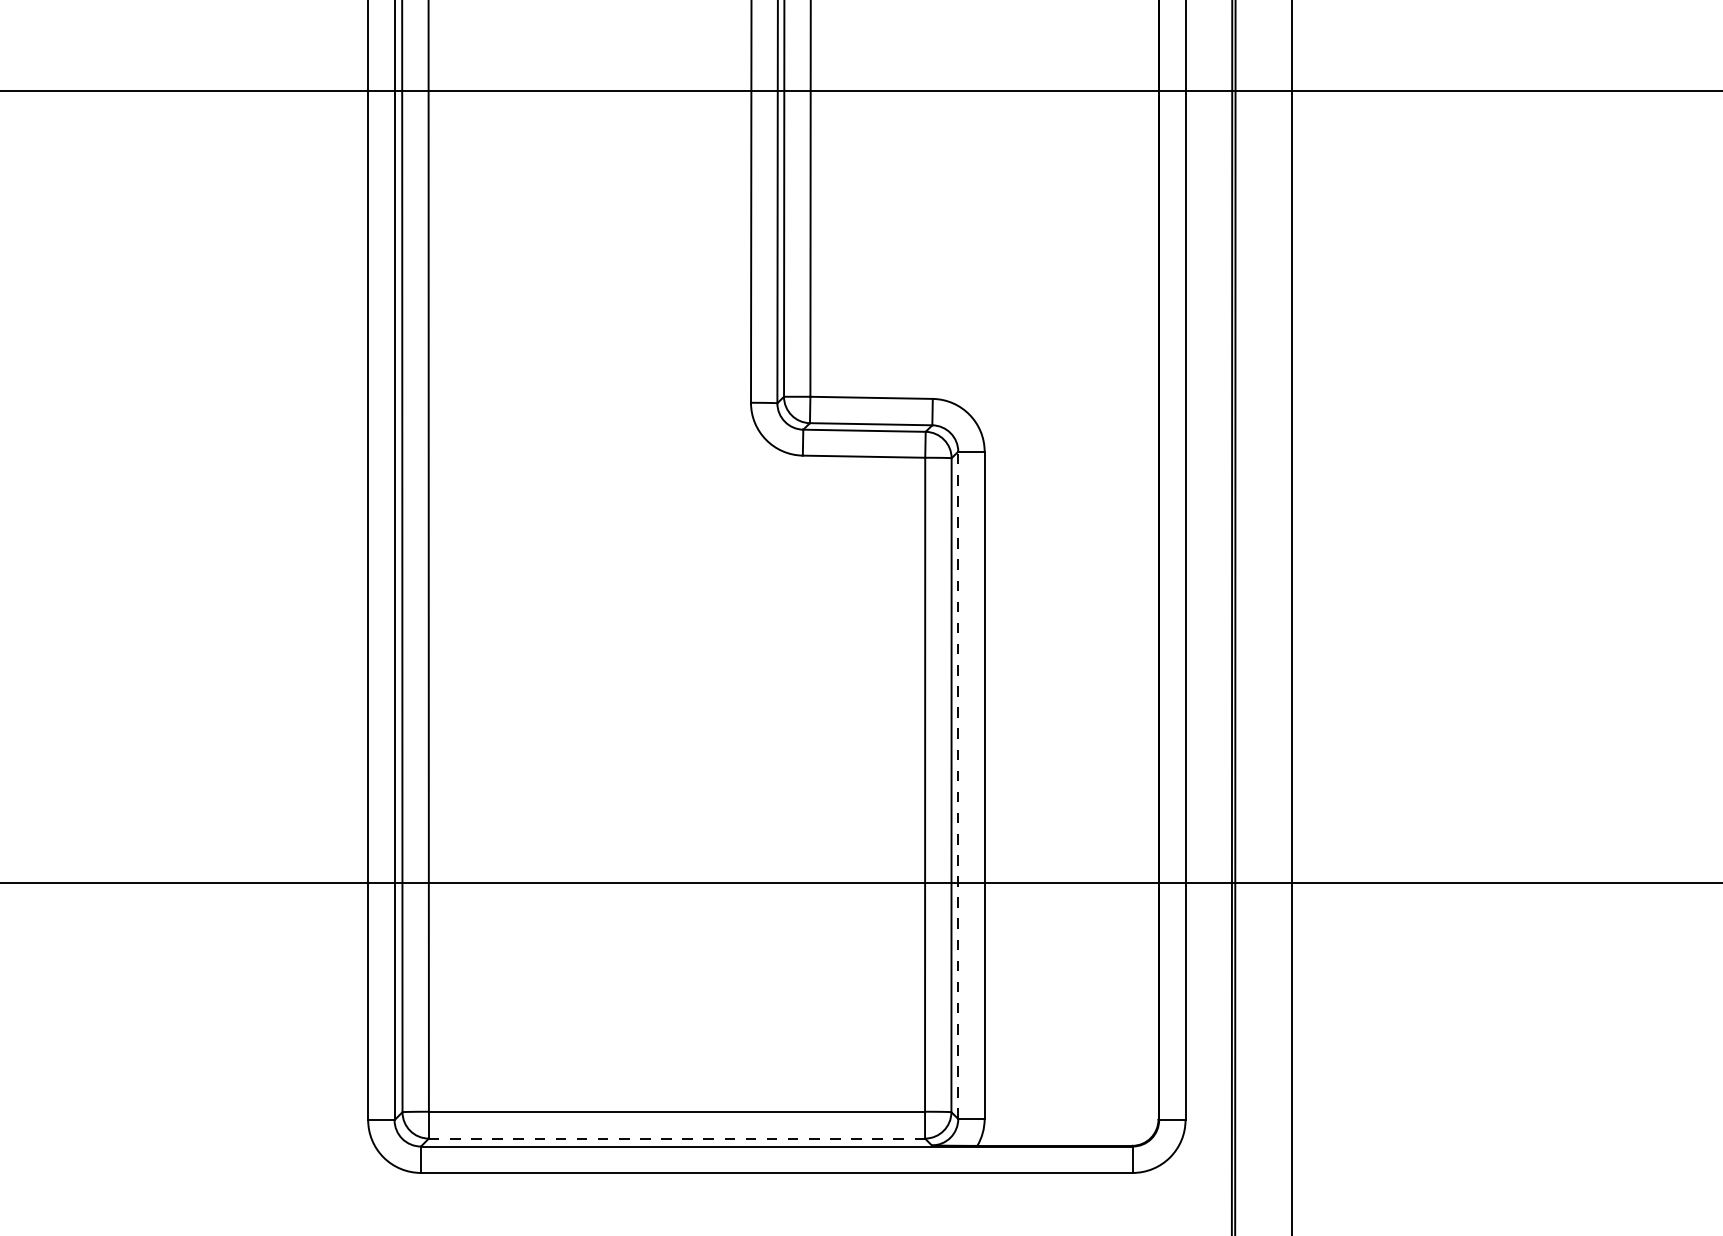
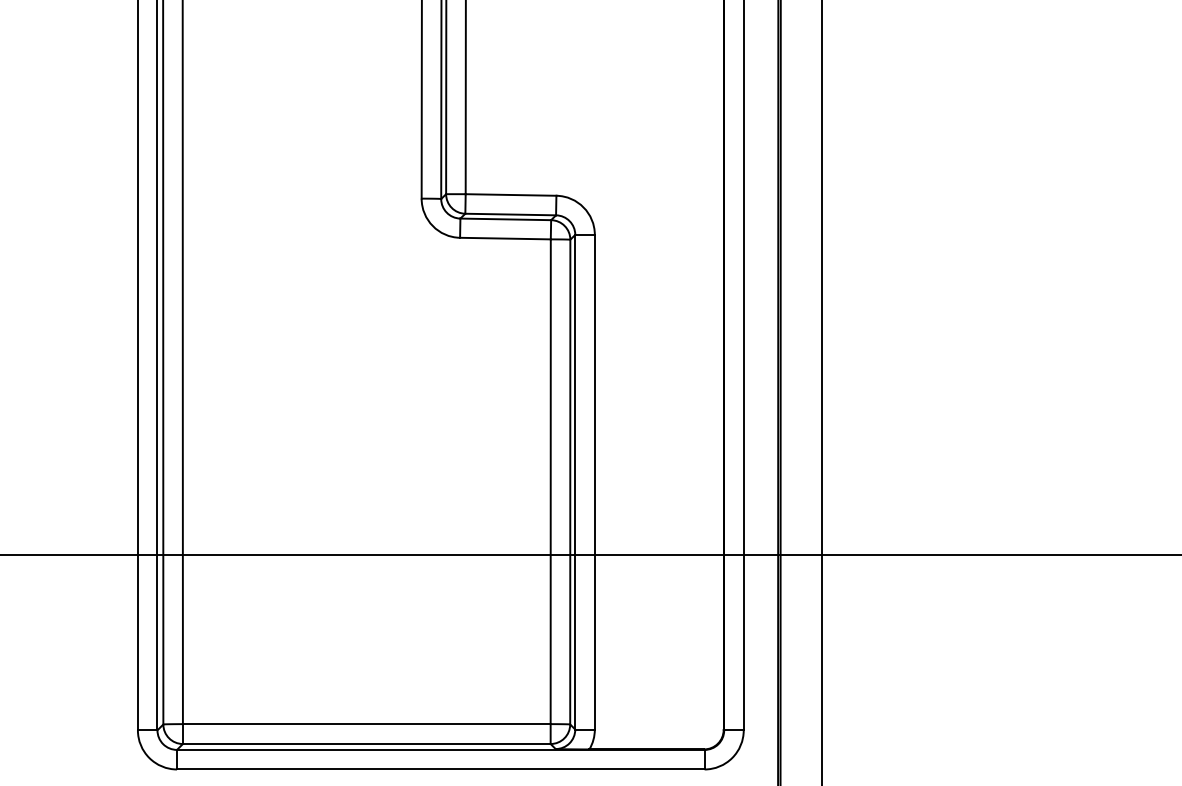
line: (958, 785) -> (575, 482), dashed -> solid
line: (677, 1138) -> (367, 743), dashed -> solid

